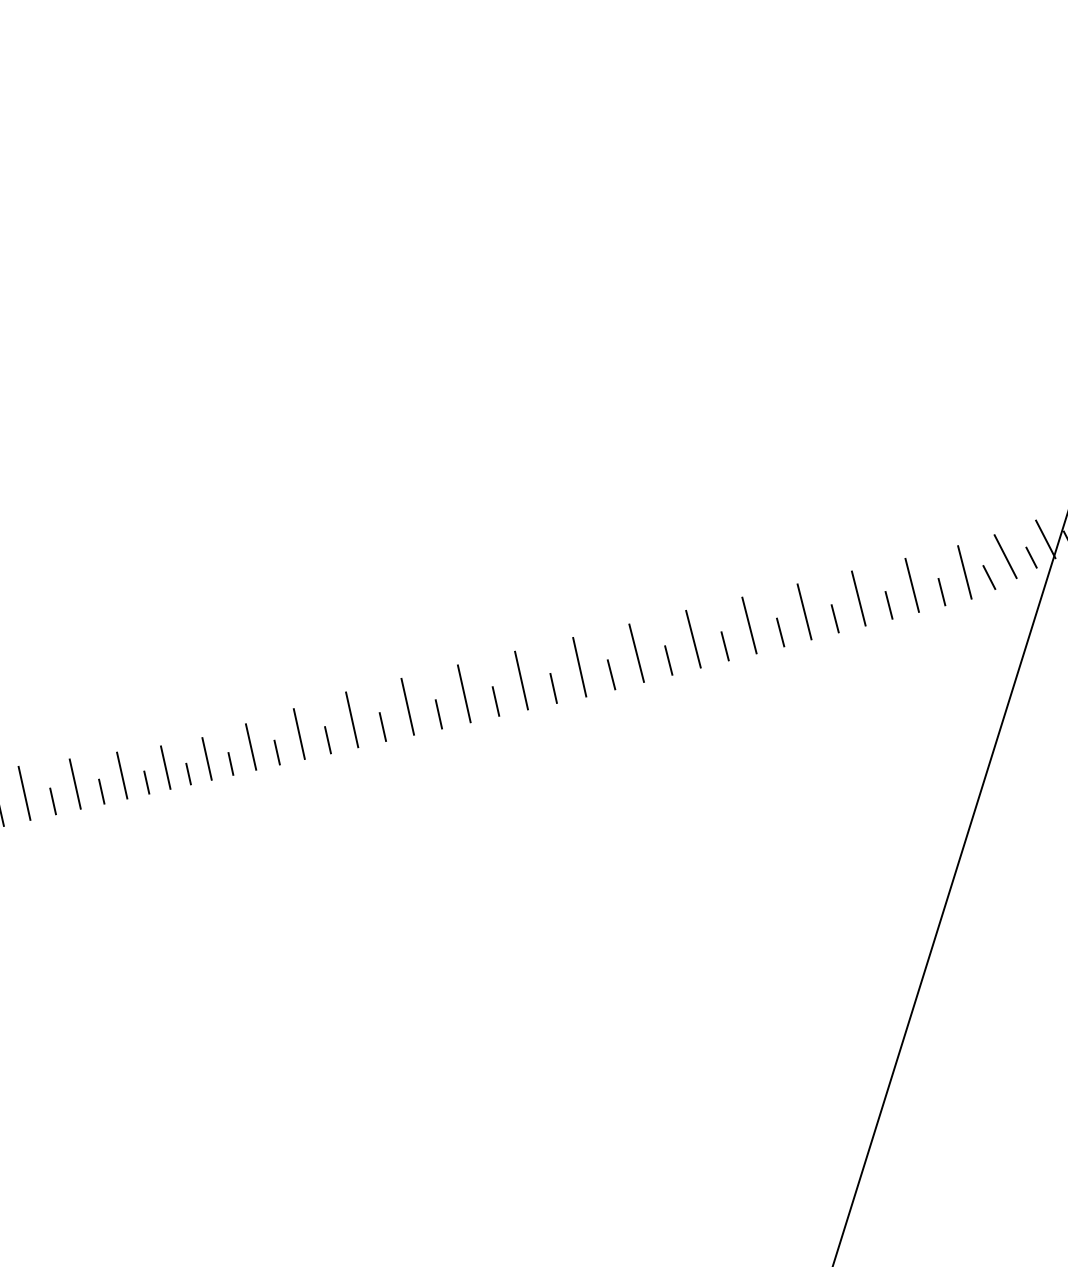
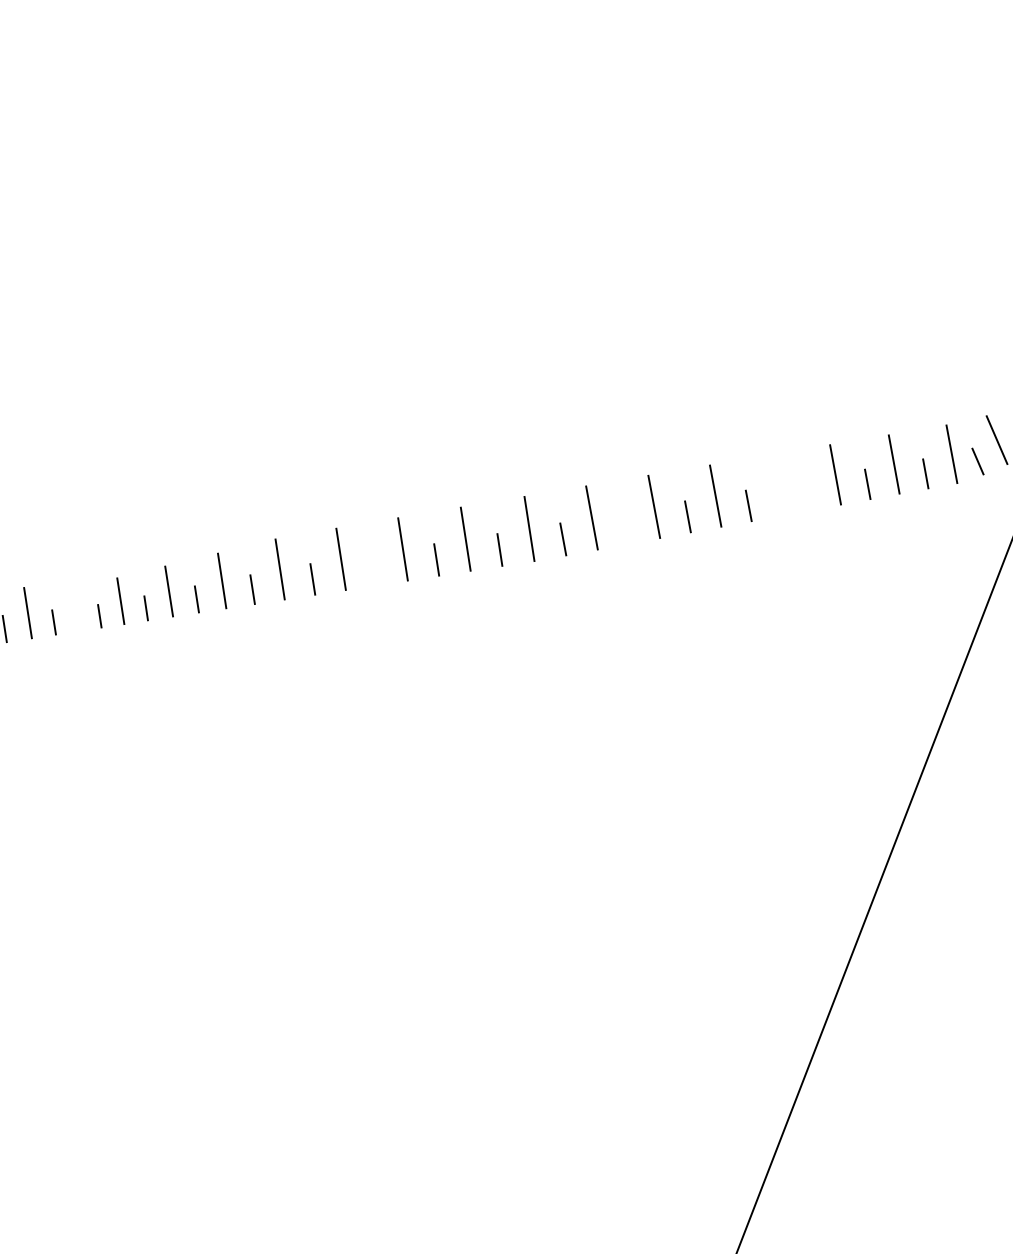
line: (804, 611) -> (776, 484), removed
line: (834, 618) -> (807, 494), removed
line: (668, 660) -> (625, 528), removed
line: (438, 714) -> (373, 569), removed
line: (165, 767) -> (75, 607), removed

